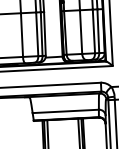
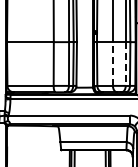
line: (93, 31) -> (125, 64), solid -> dashed
line: (80, 32) -> (112, 64), solid -> dashed

